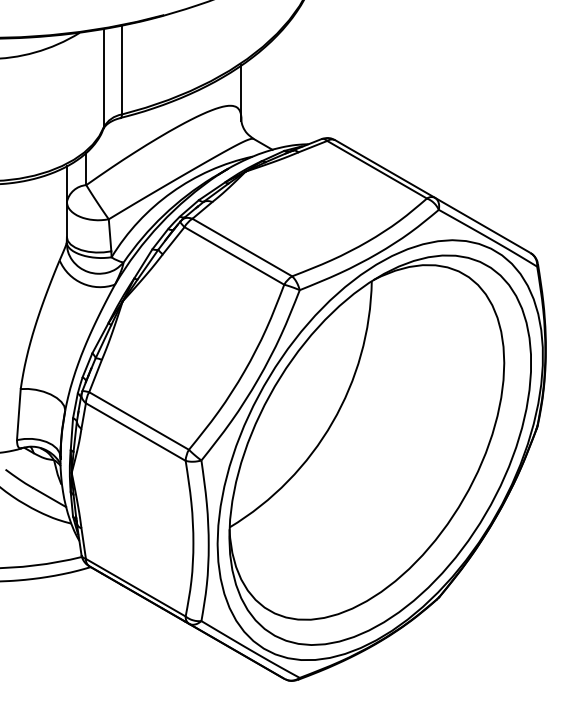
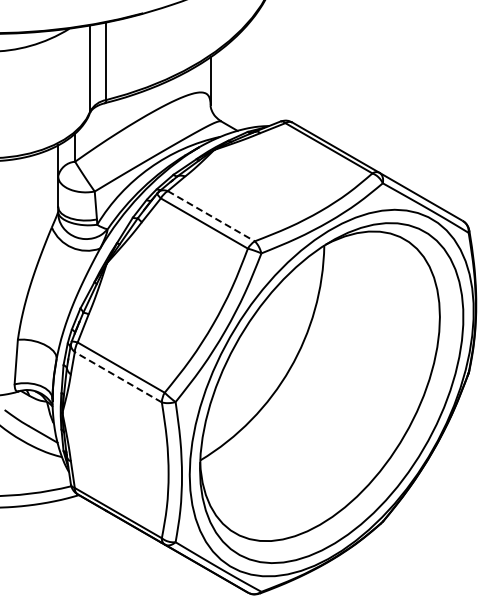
line: (242, 247) -> (211, 216), solid -> dashed
line: (134, 432) -> (117, 377), solid -> dashed

